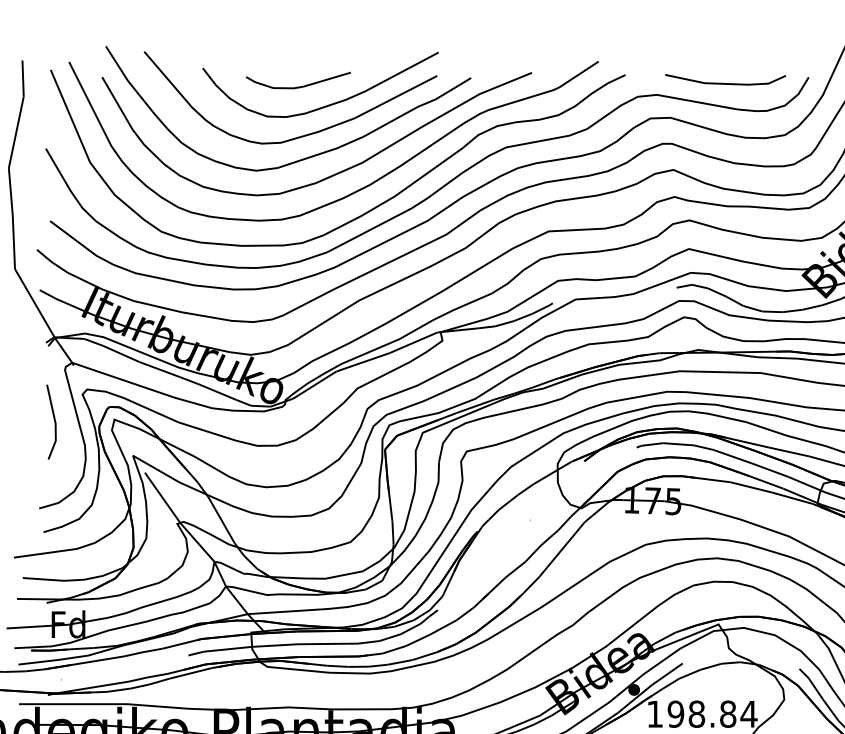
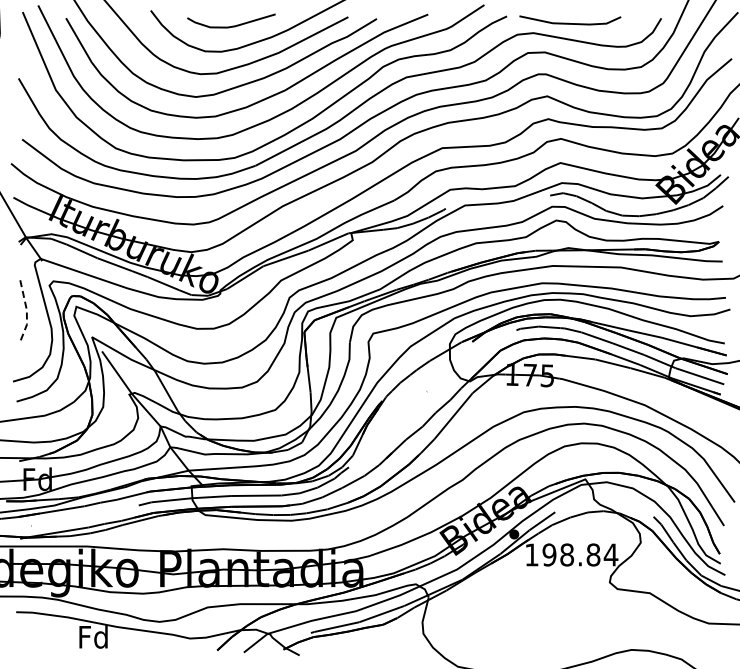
line: (723, 82) -> (568, 22), moved
line: (55, 424) -> (26, 310), solid -> dashed

